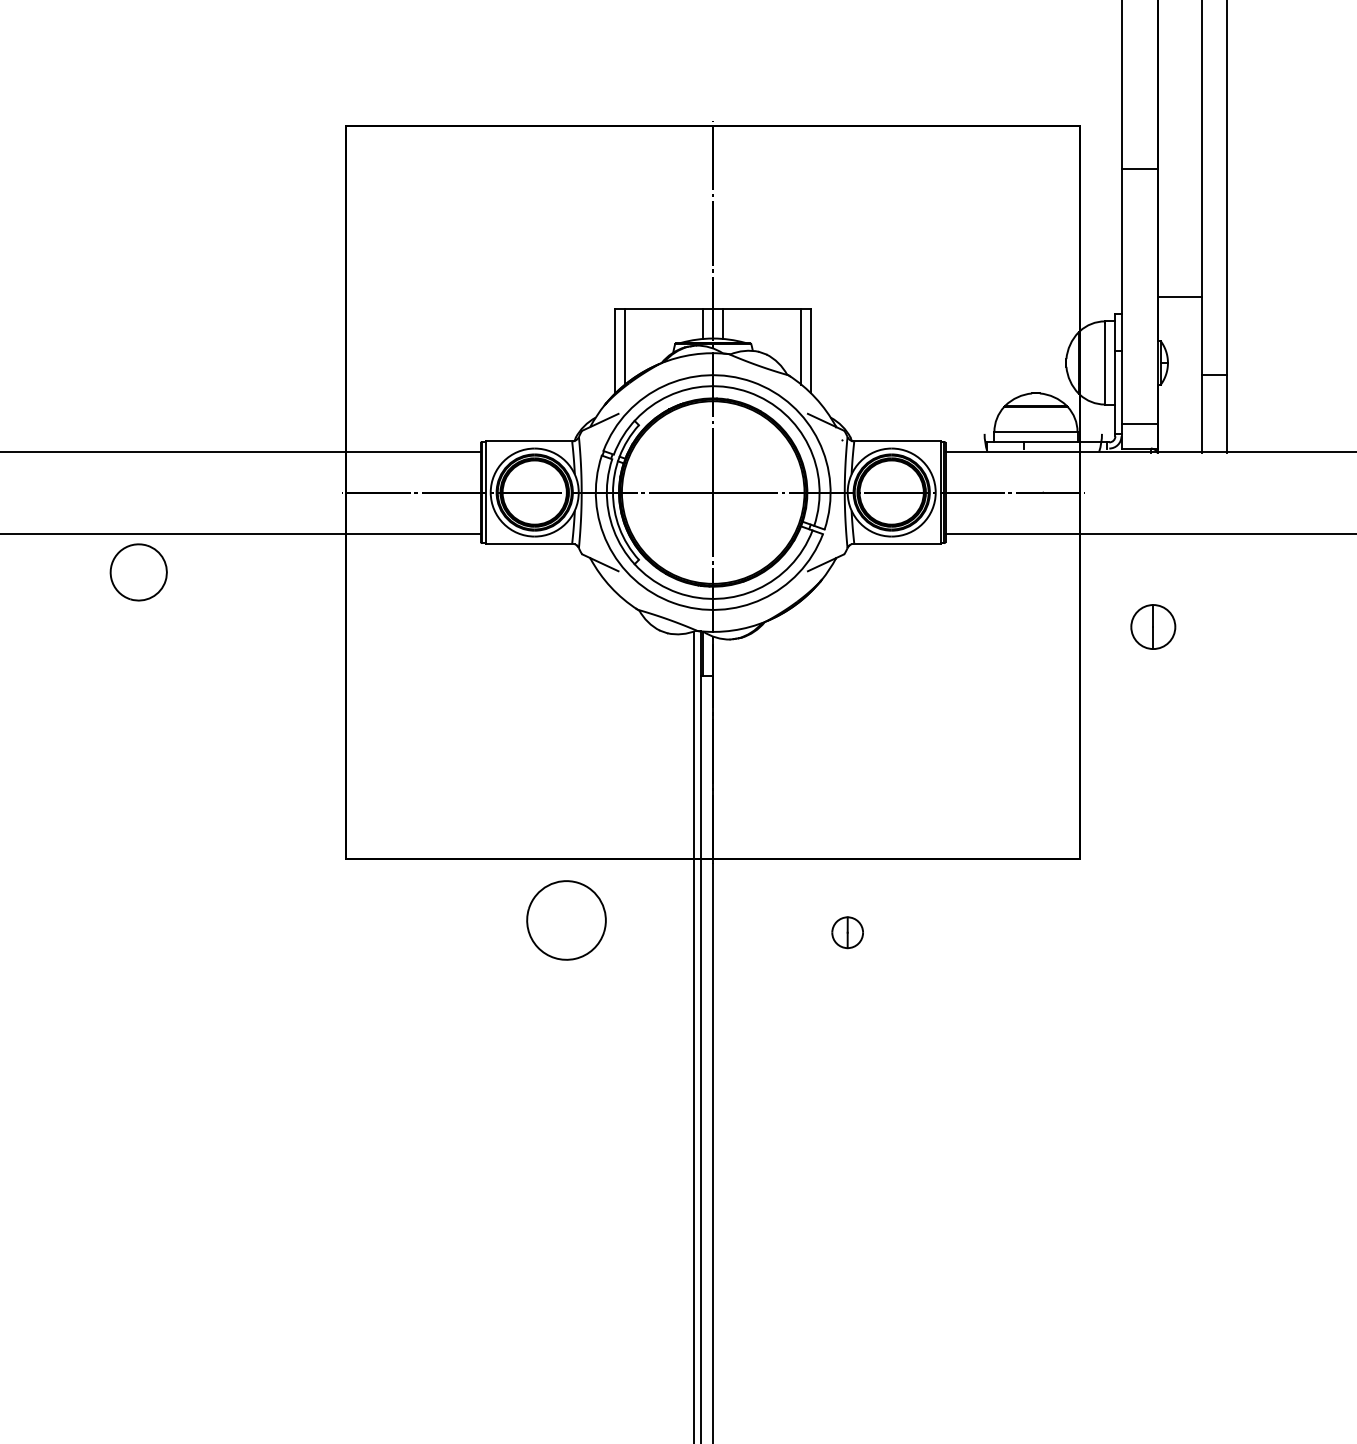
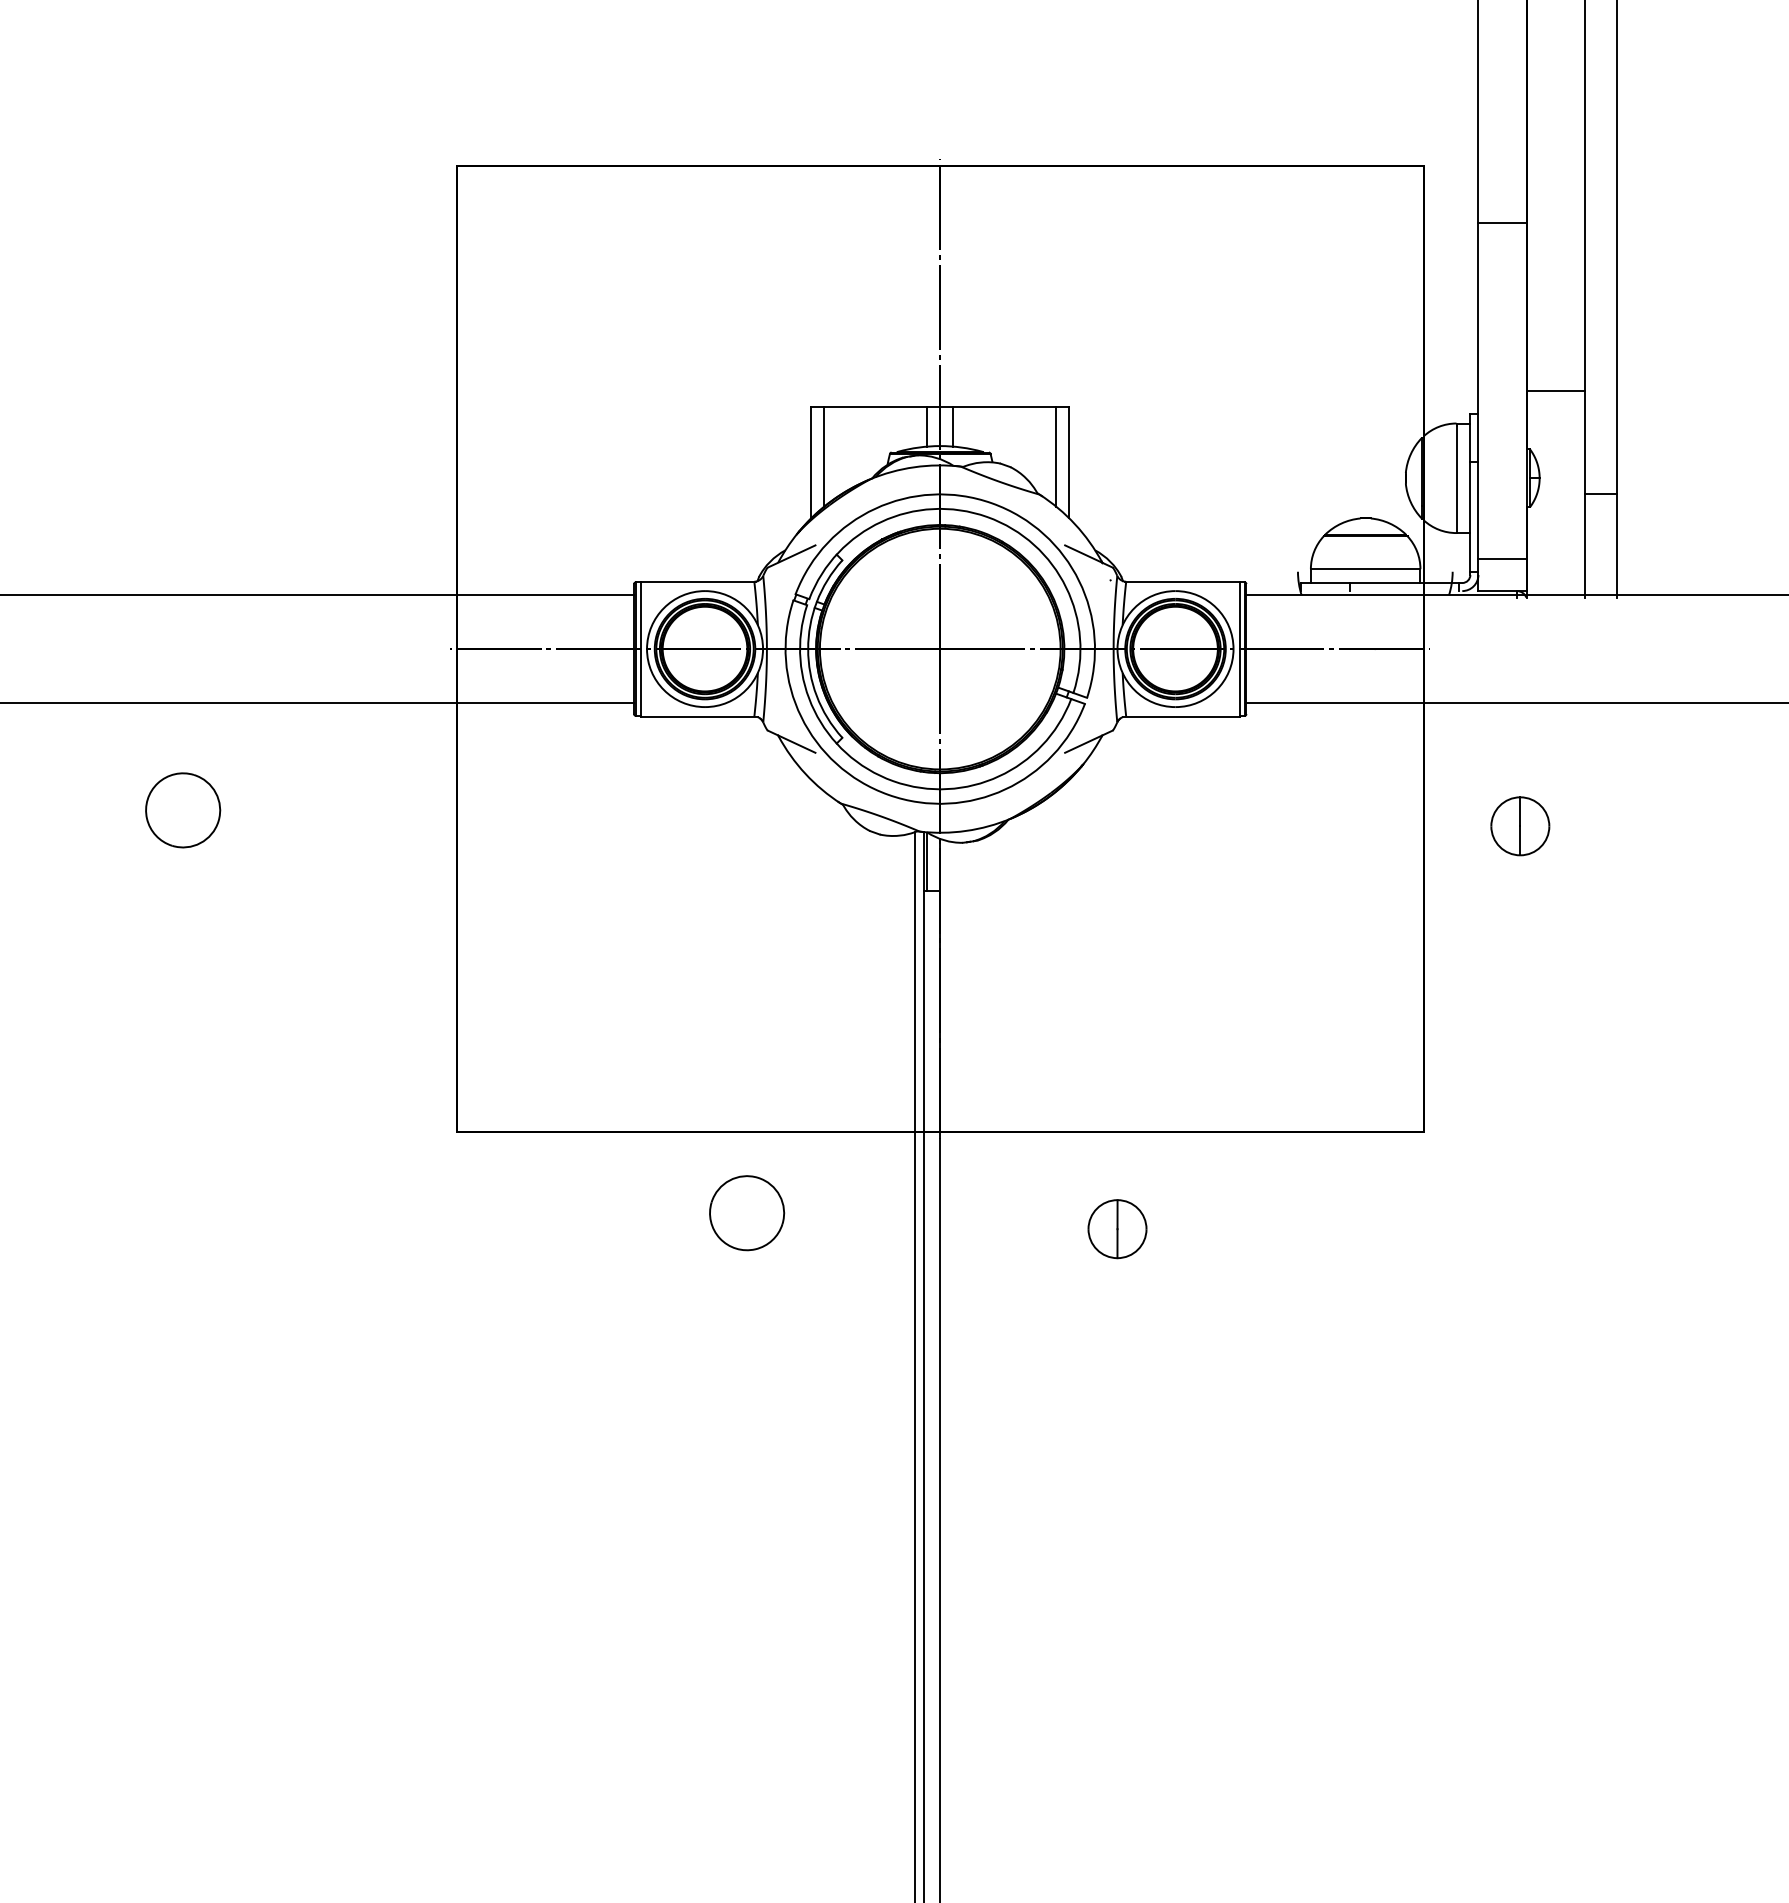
part: (139, 572) -> (183, 810), moved
part: (566, 920) -> (747, 1213), size x0.71
part: (847, 932) -> (1117, 1229), size x1.43

